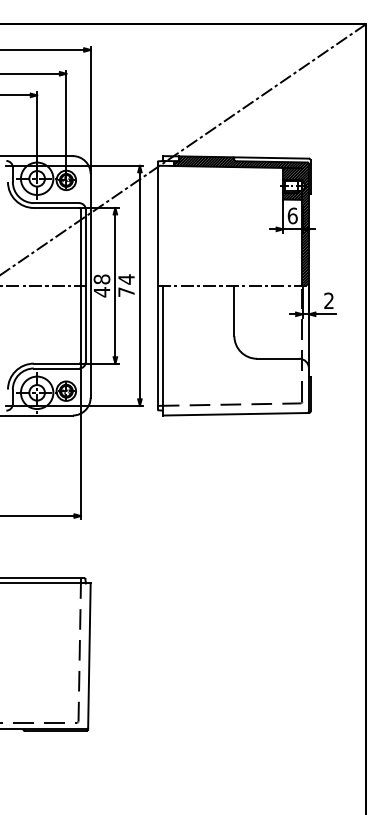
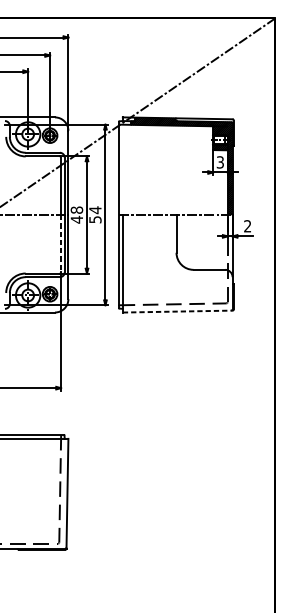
text: (292, 215) -> (220, 162), 6 -> 3
text: (126, 291) -> (95, 219), 74 -> 54
line: (80, 324) -> (60, 244), solid -> dashed
line: (236, 414) -> (178, 311), solid -> dashed

